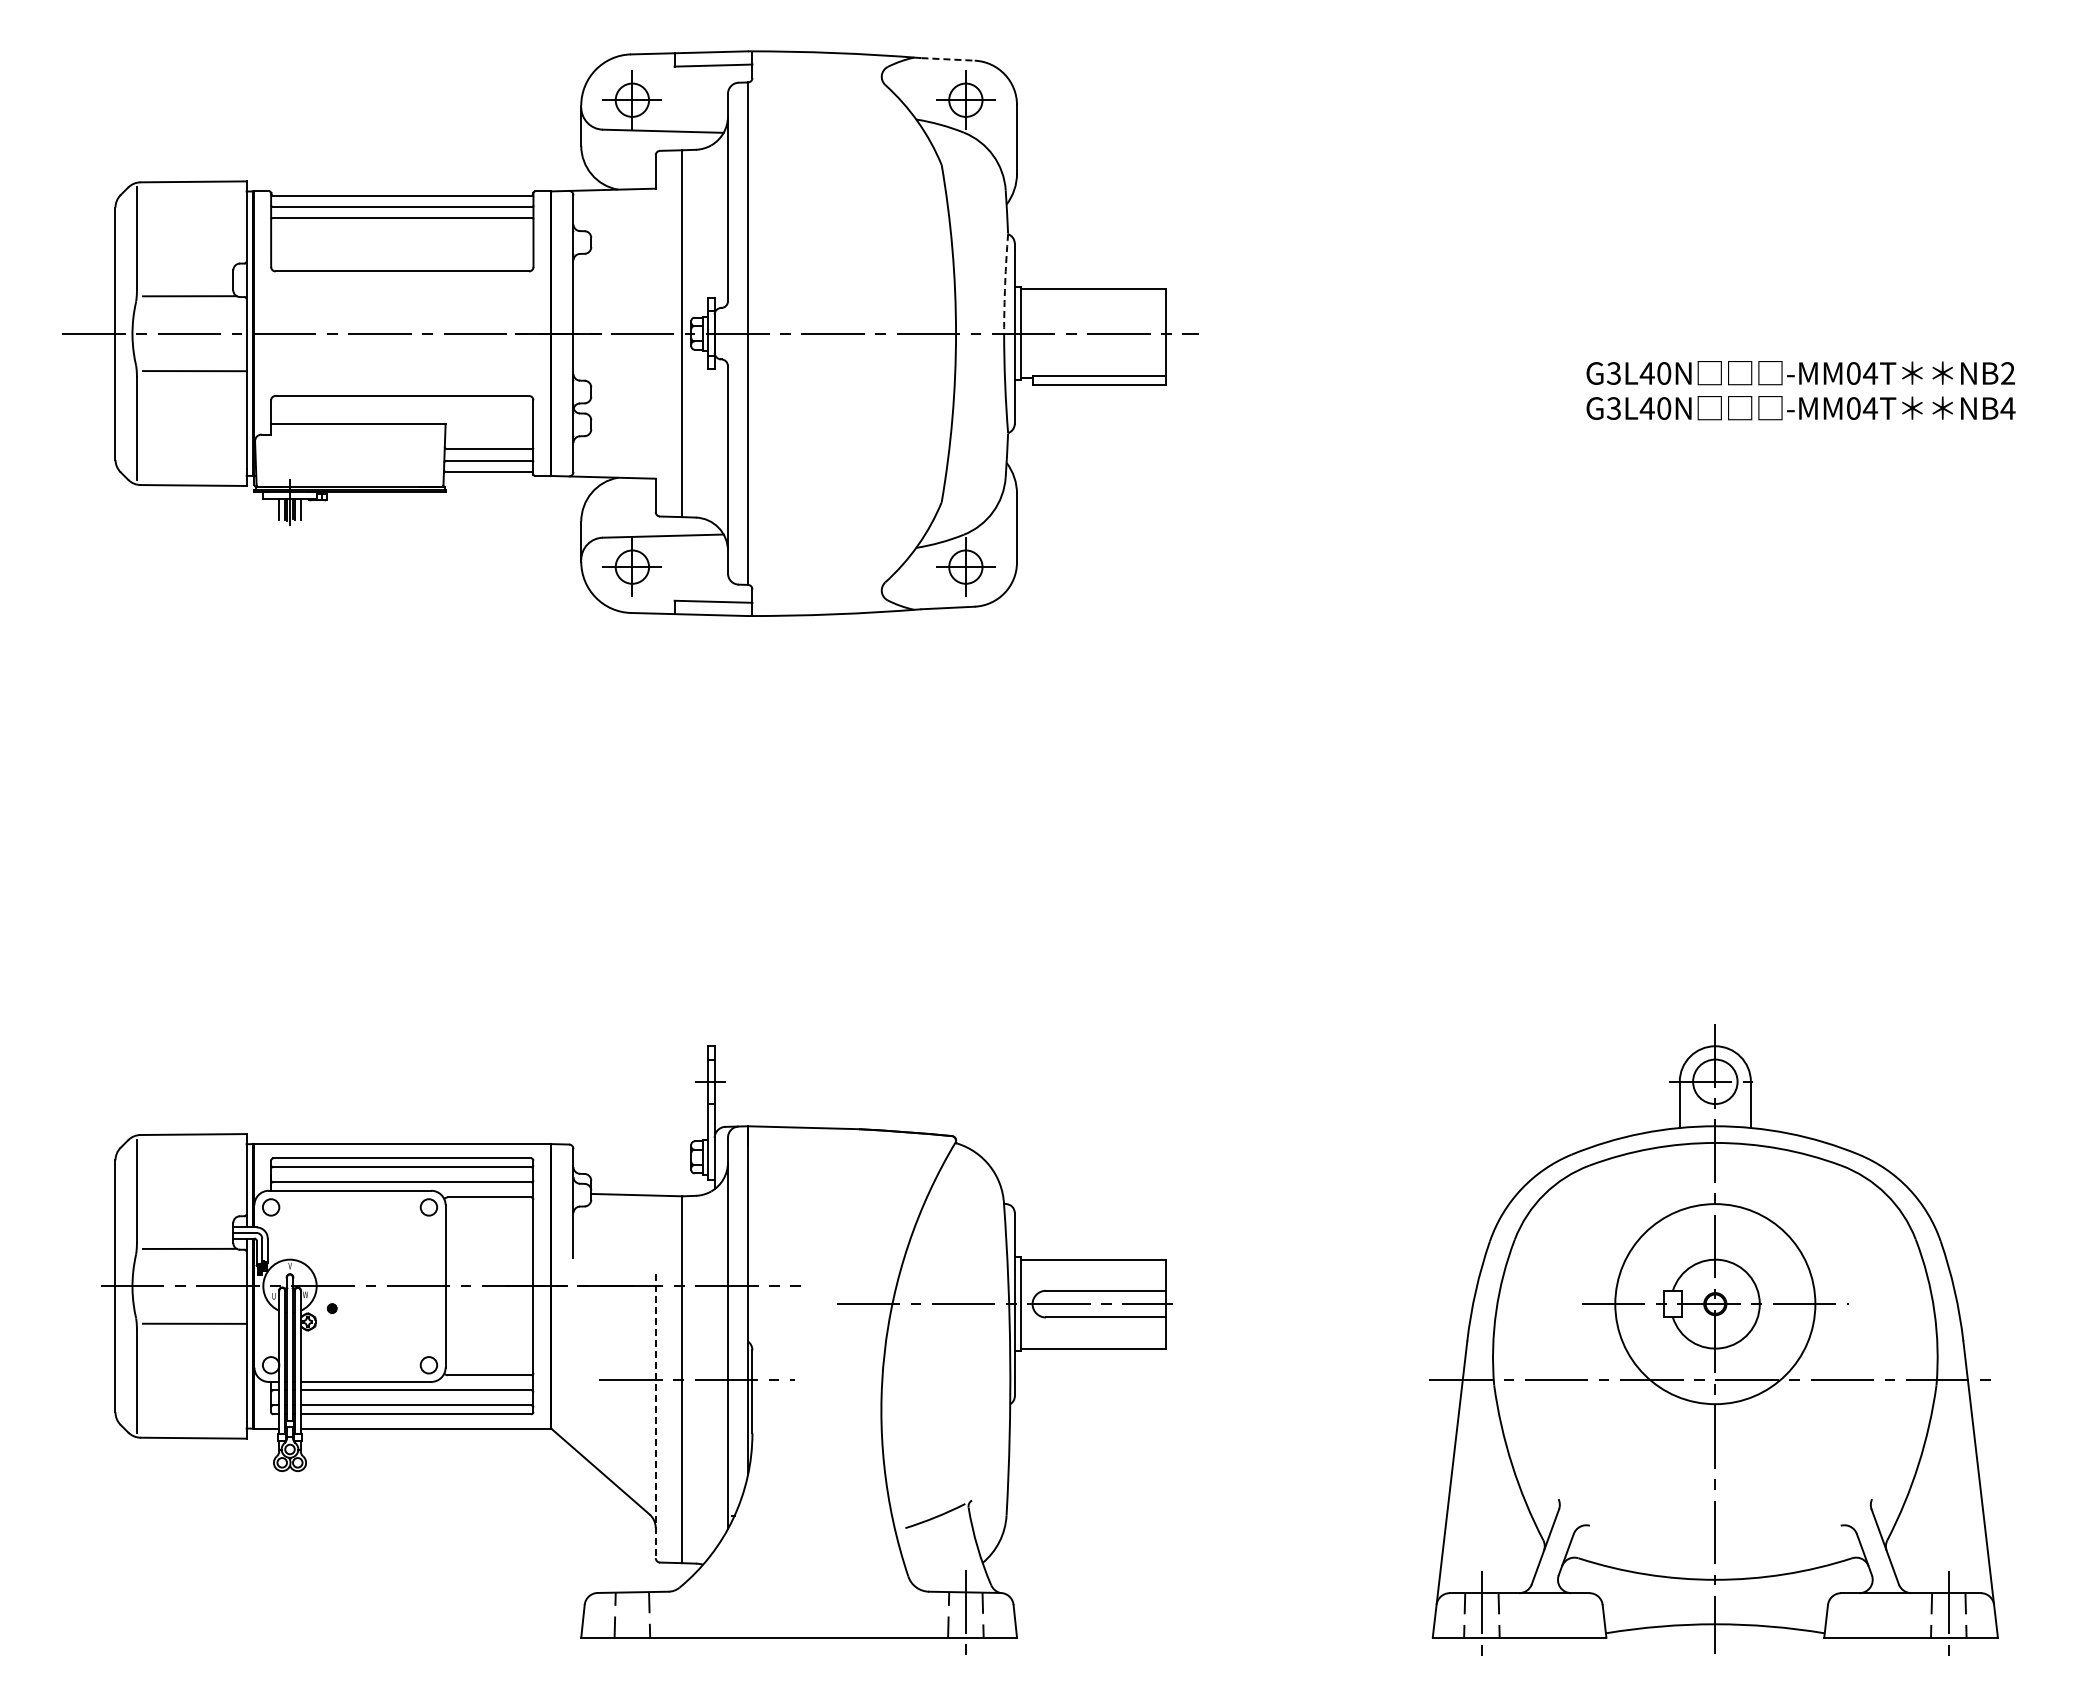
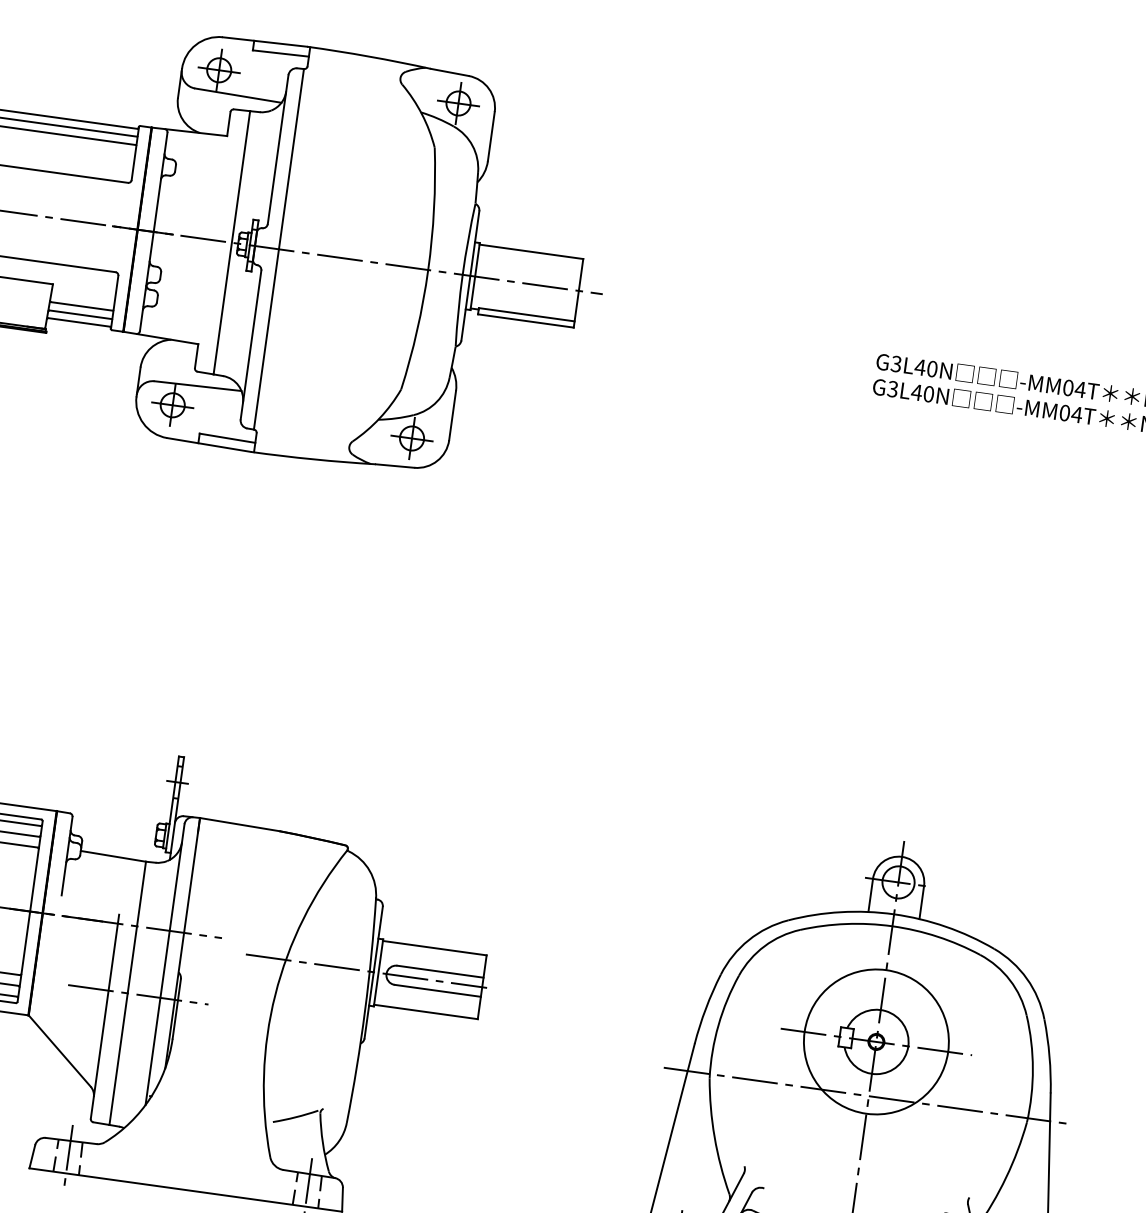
line: (948, 59) -> (450, 72), dashed -> solid
arc: (1005, 283) -> (468, 238), dashed -> solid
line: (655, 1416) -> (104, 1017), dashed -> solid
line: (632, 1614) -> (68, 1156), added

